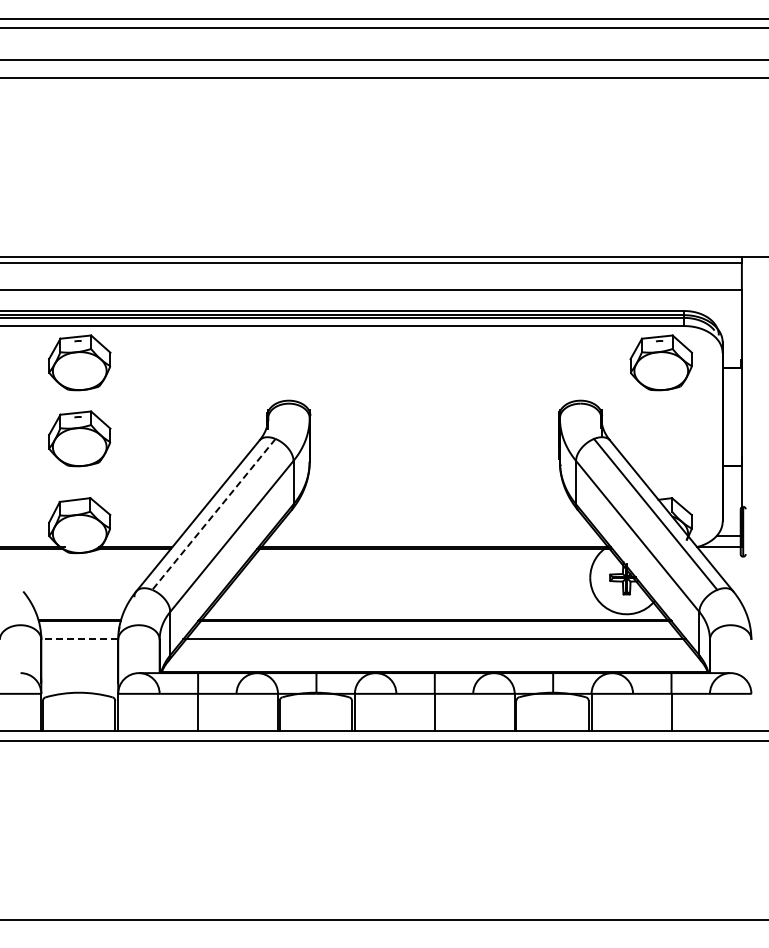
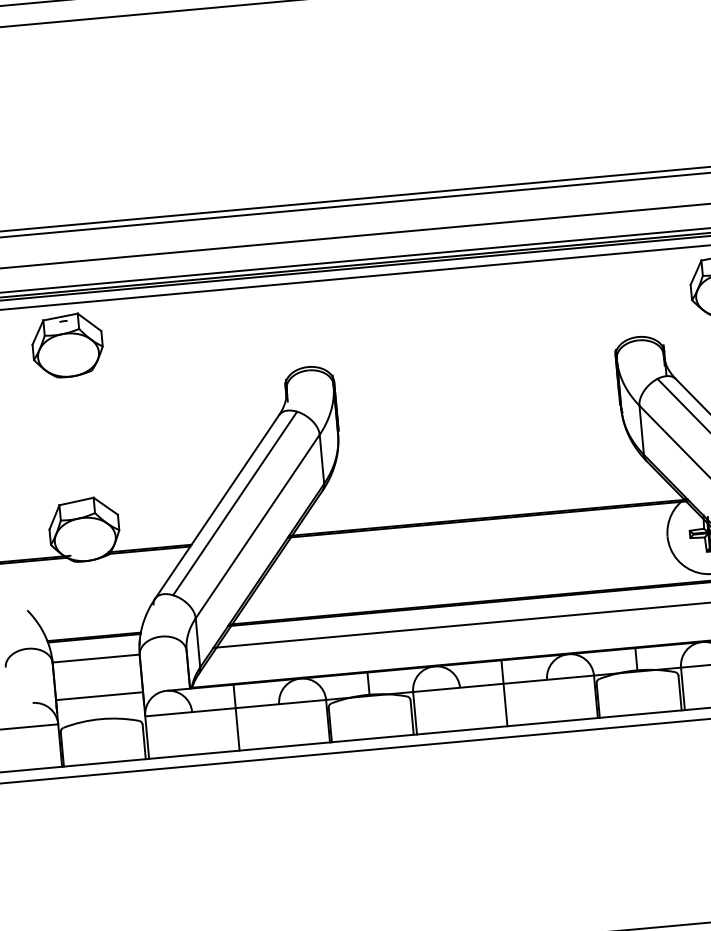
part: (79, 438) -> (75, 431), removed
line: (213, 514) -> (234, 503), dashed -> solid
line: (79, 639) -> (95, 658), dashed -> solid
line: (79, 672) -> (99, 696), added

